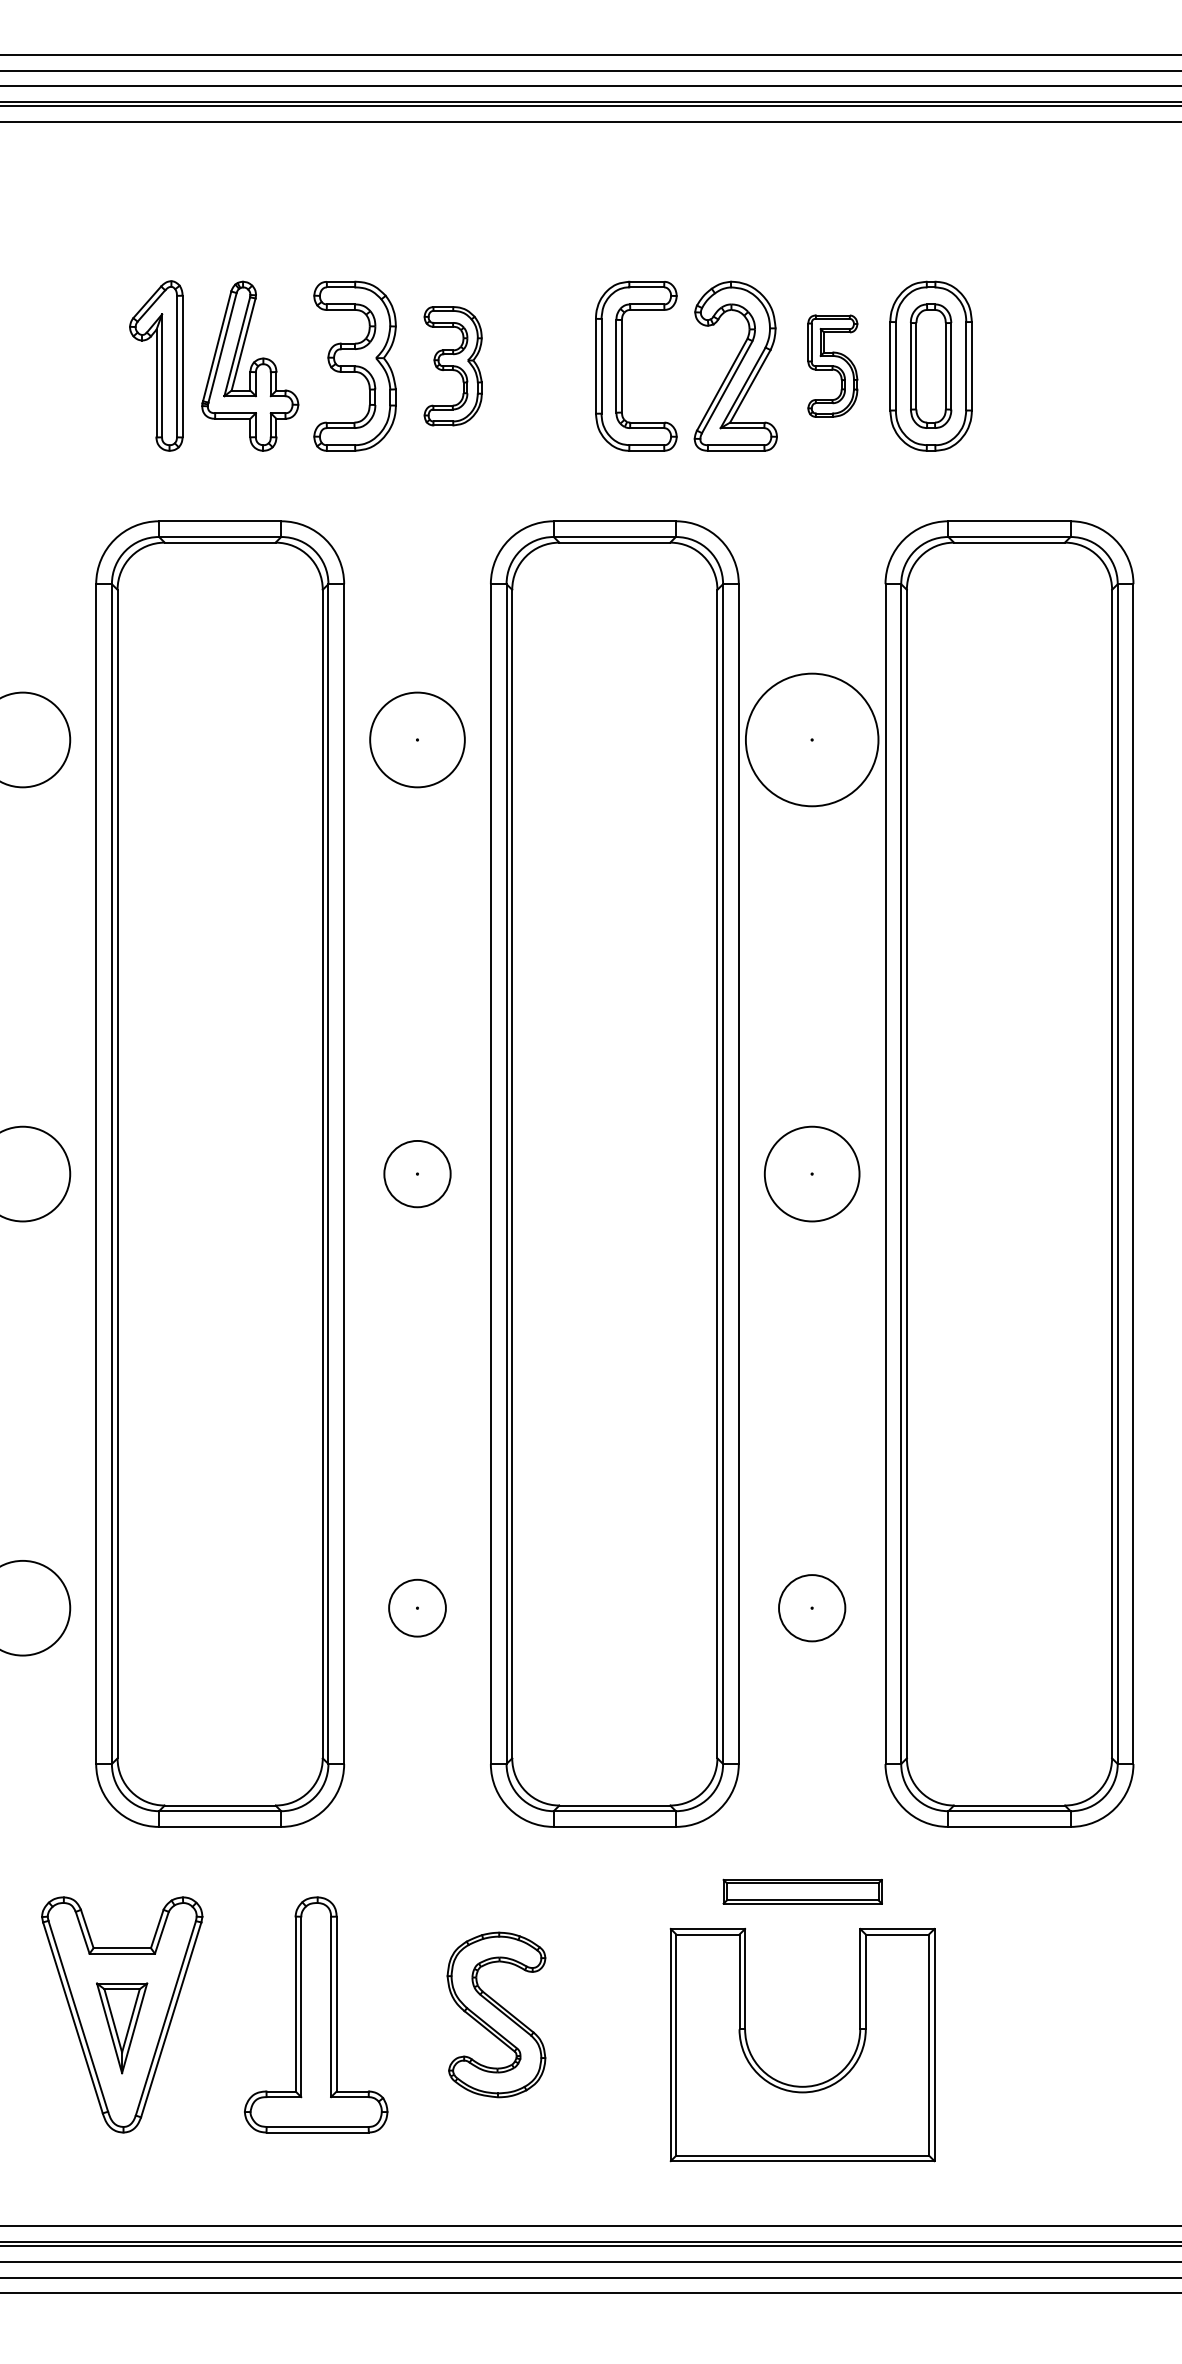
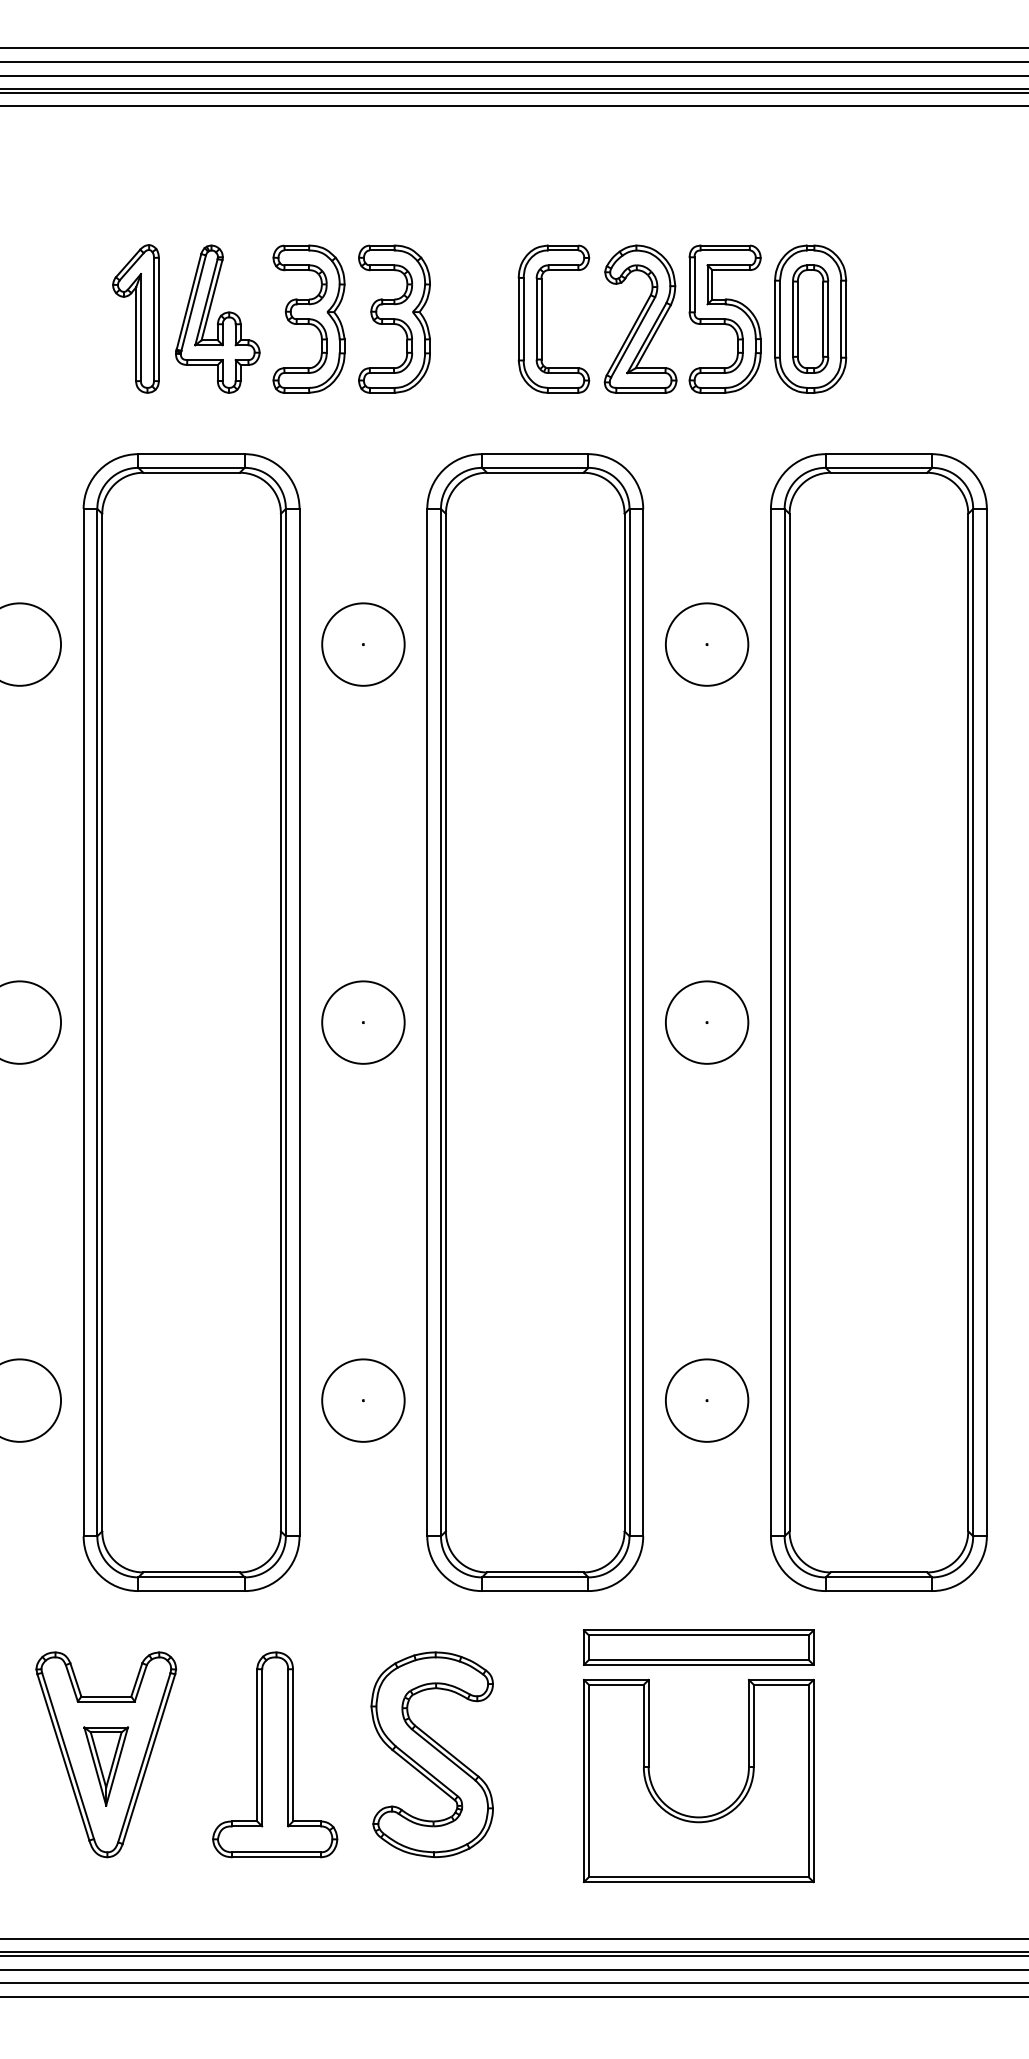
part: (453, 365) -> (394, 318), size x1.43
part: (832, 365) -> (724, 318), size x1.67
circle: (811, 739) -> (706, 644), size x0.71
circle: (417, 1173) -> (363, 1022), size x1.43
circle: (417, 1608) -> (363, 1400), size x1.67
circle: (811, 1608) -> (706, 1400), size x1.43
part: (802, 1891) -> (698, 1647), size x1.67
part: (495, 2014) -> (431, 1754), size x1.43

